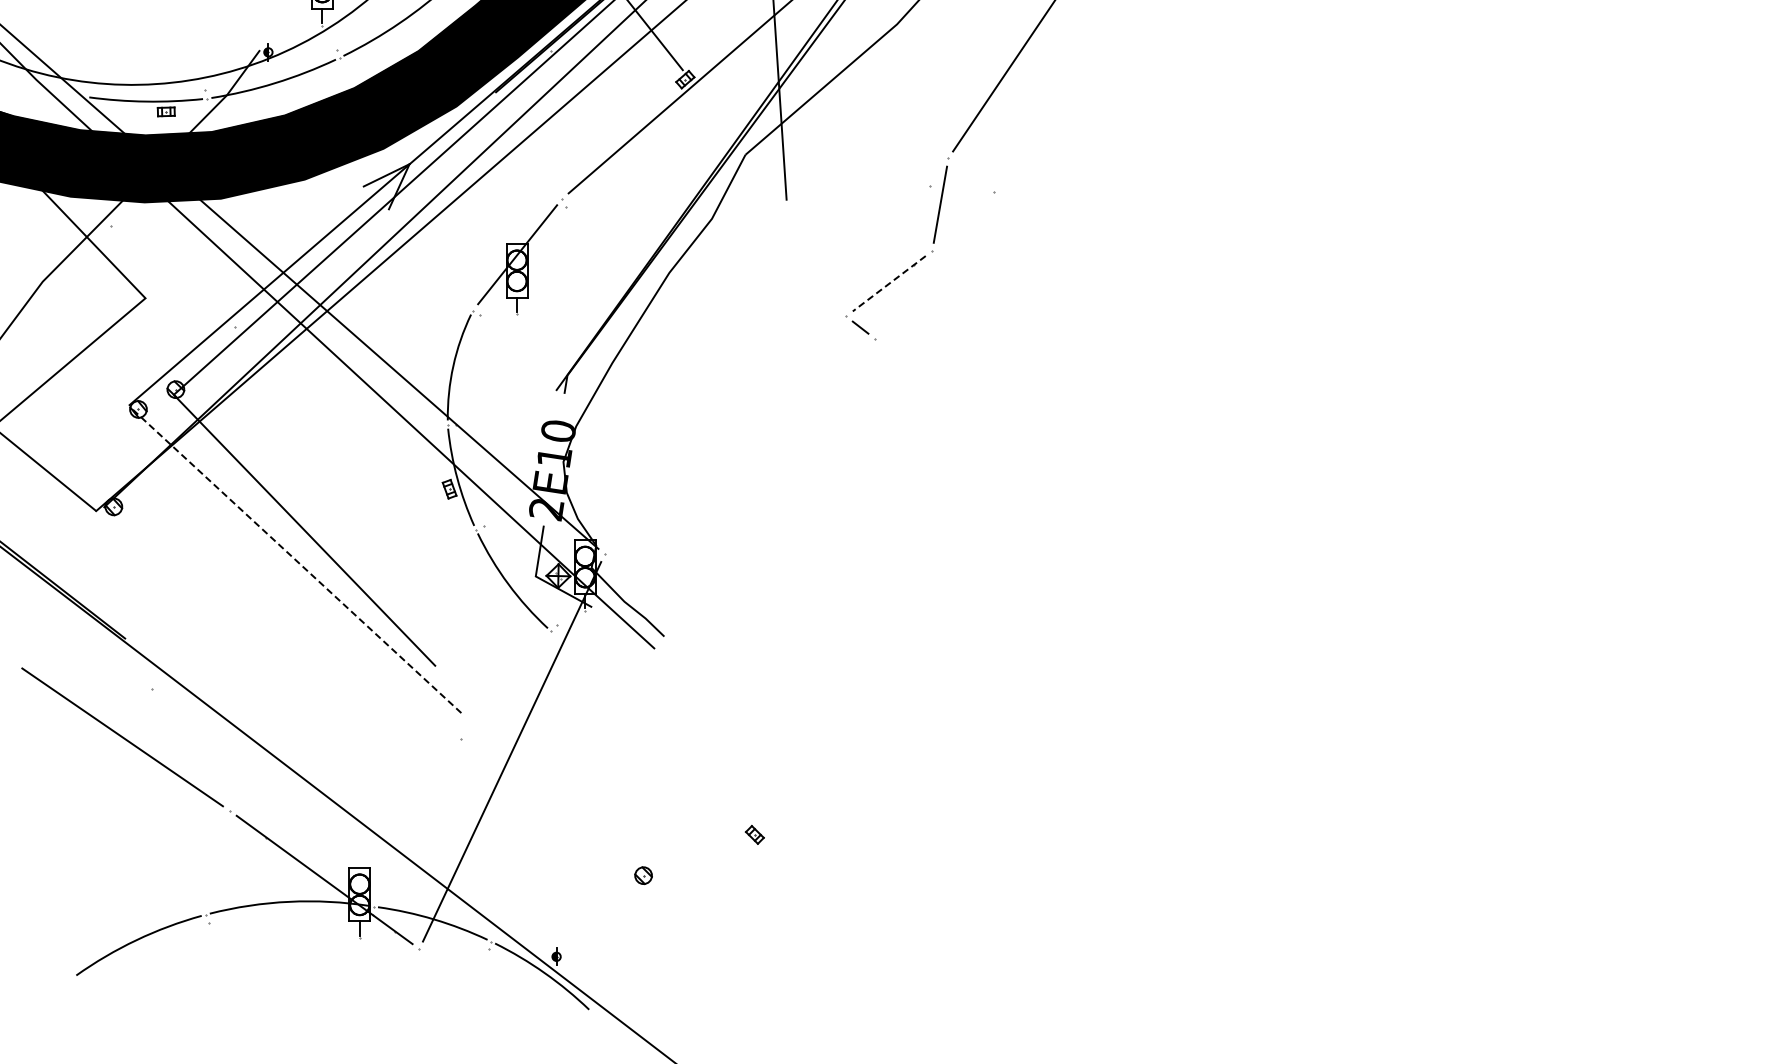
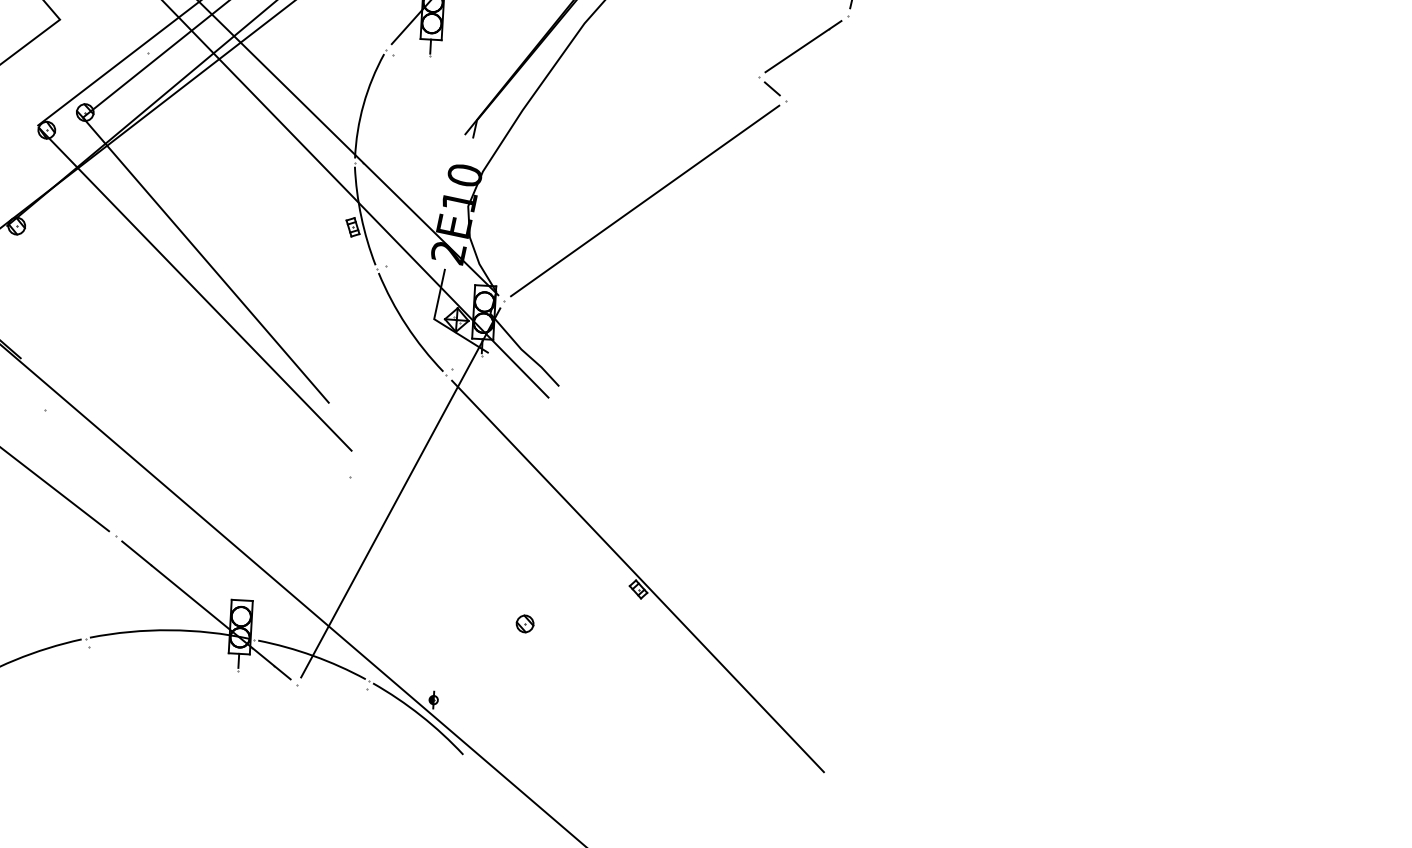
line: (889, 283) -> (803, 46), dashed -> solid
line: (739, 446) -> (644, 200), added
line: (295, 559) -> (195, 288), dashed -> solid
line: (753, 821) -> (637, 575), added

